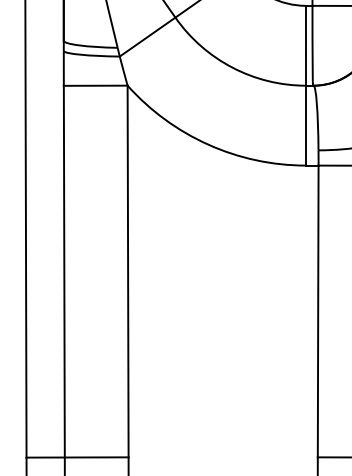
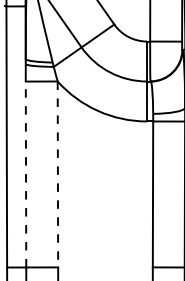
line: (65, 271) -> (26, 174), solid -> dashed
line: (127, 271) -> (57, 174), solid -> dashed

